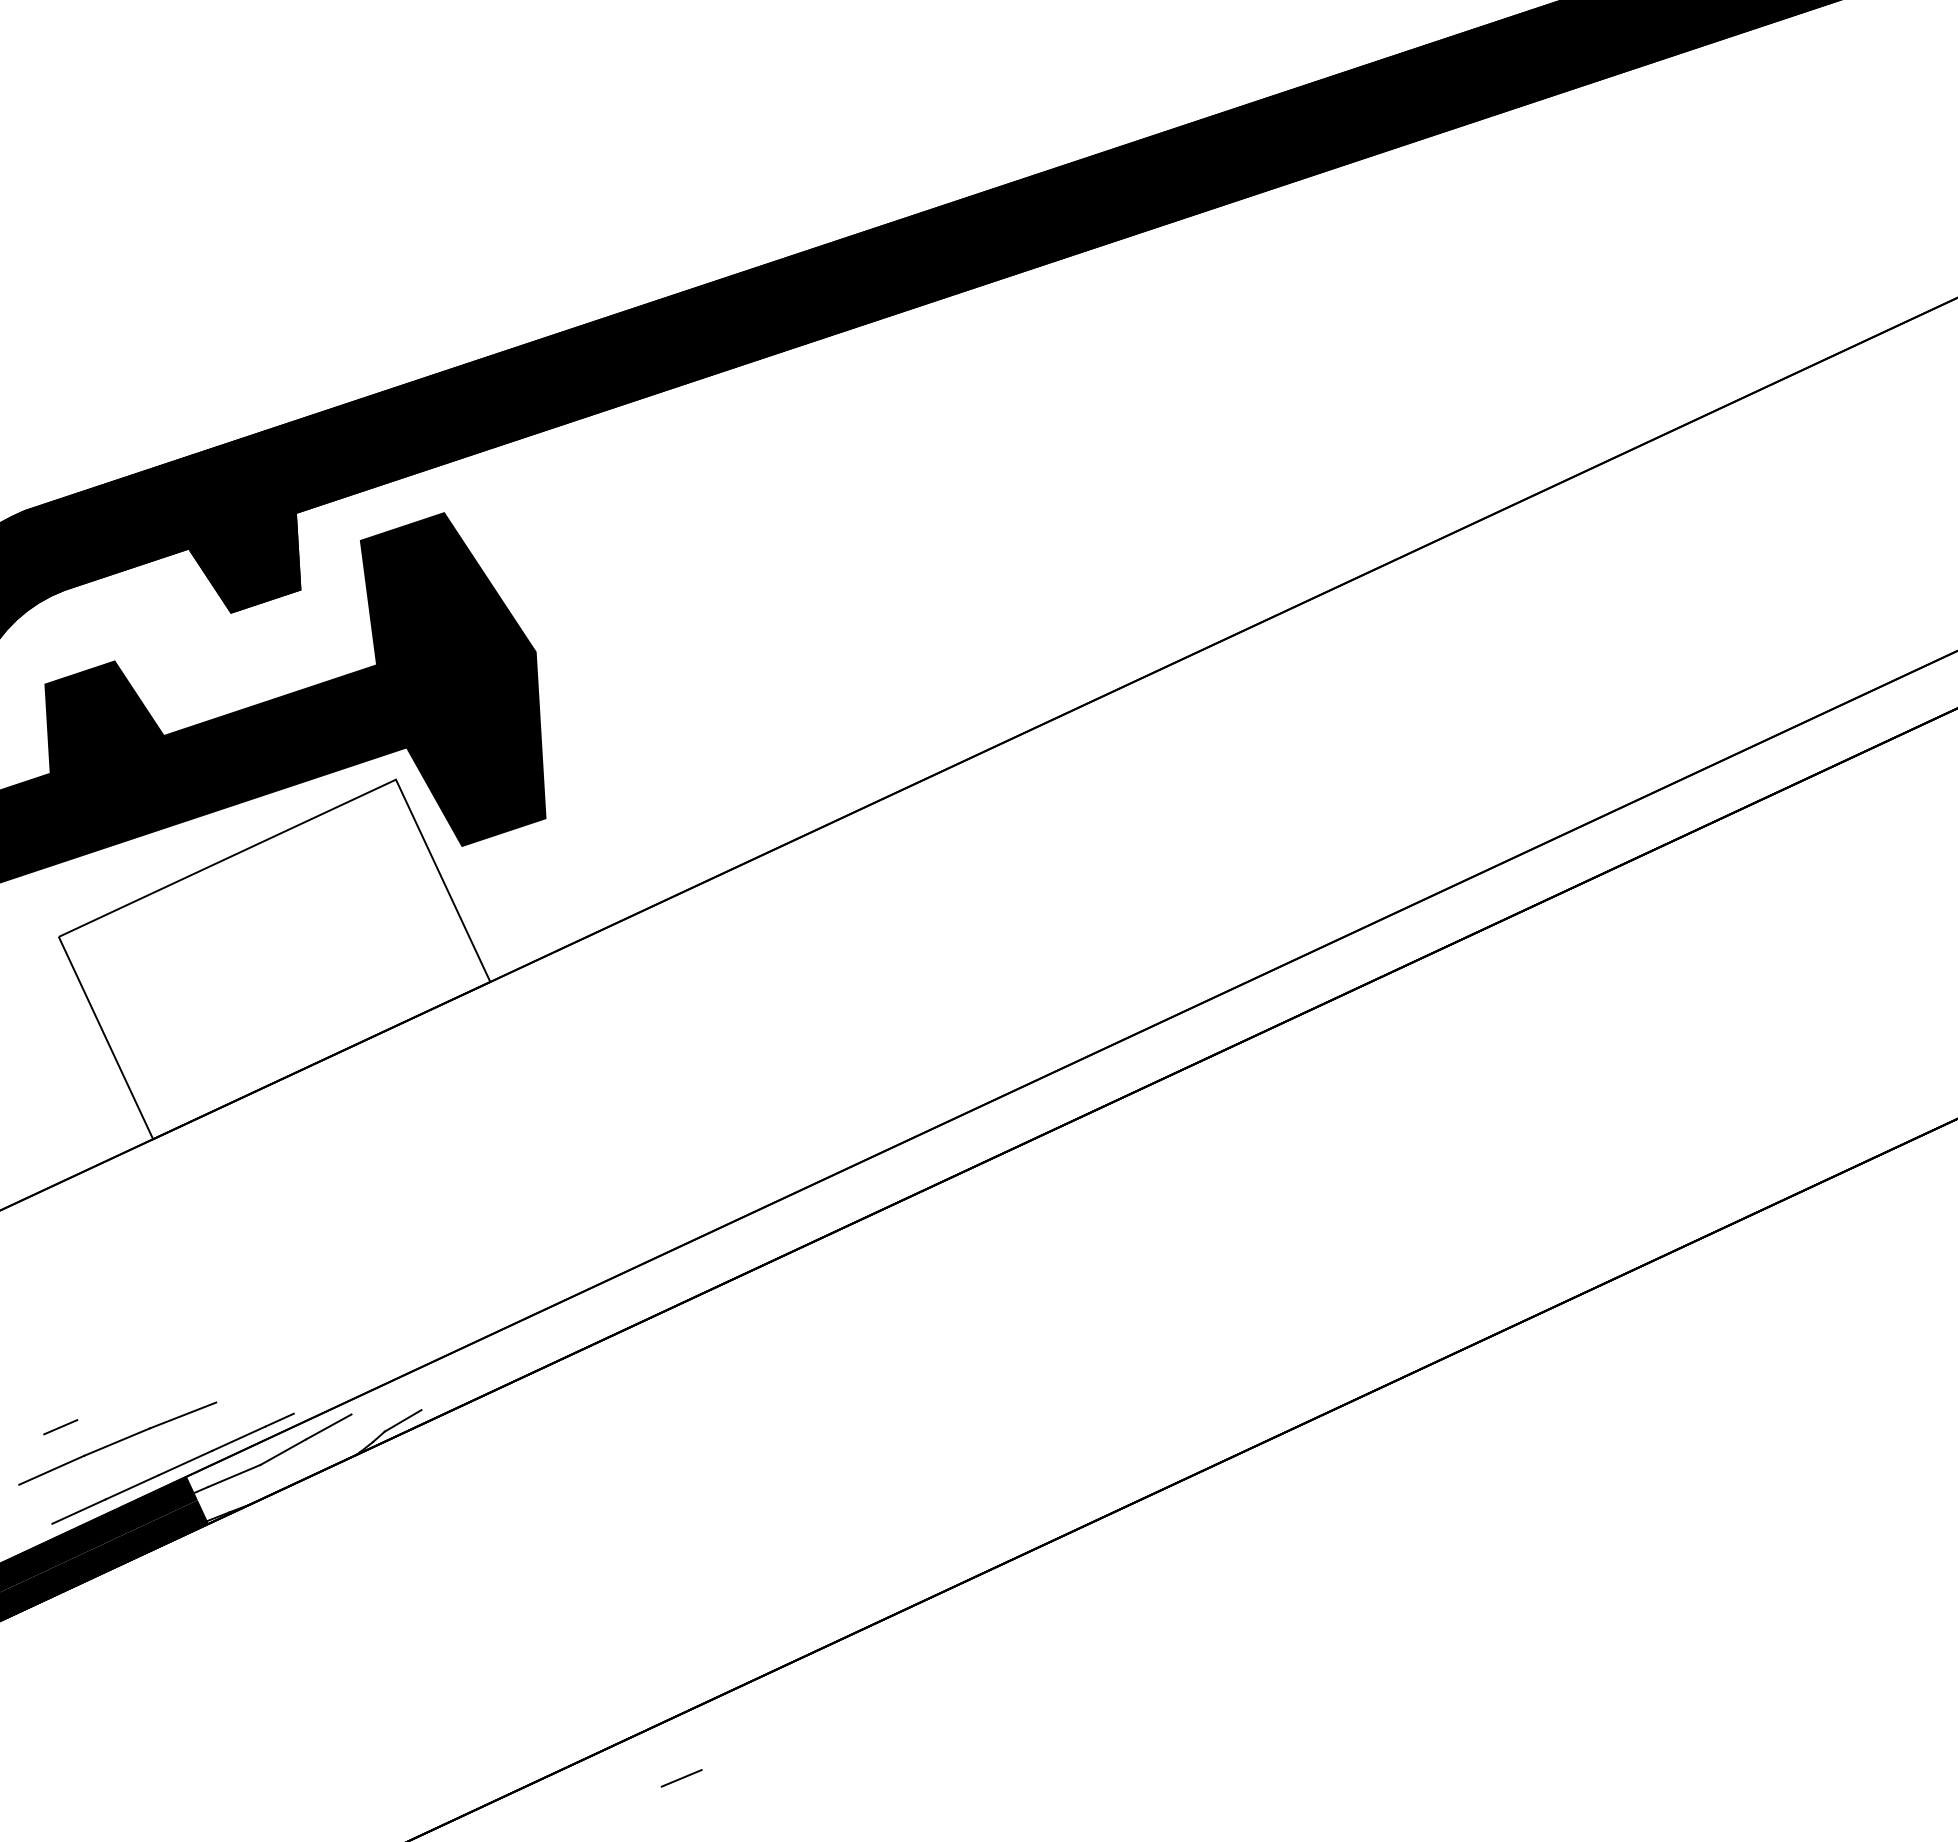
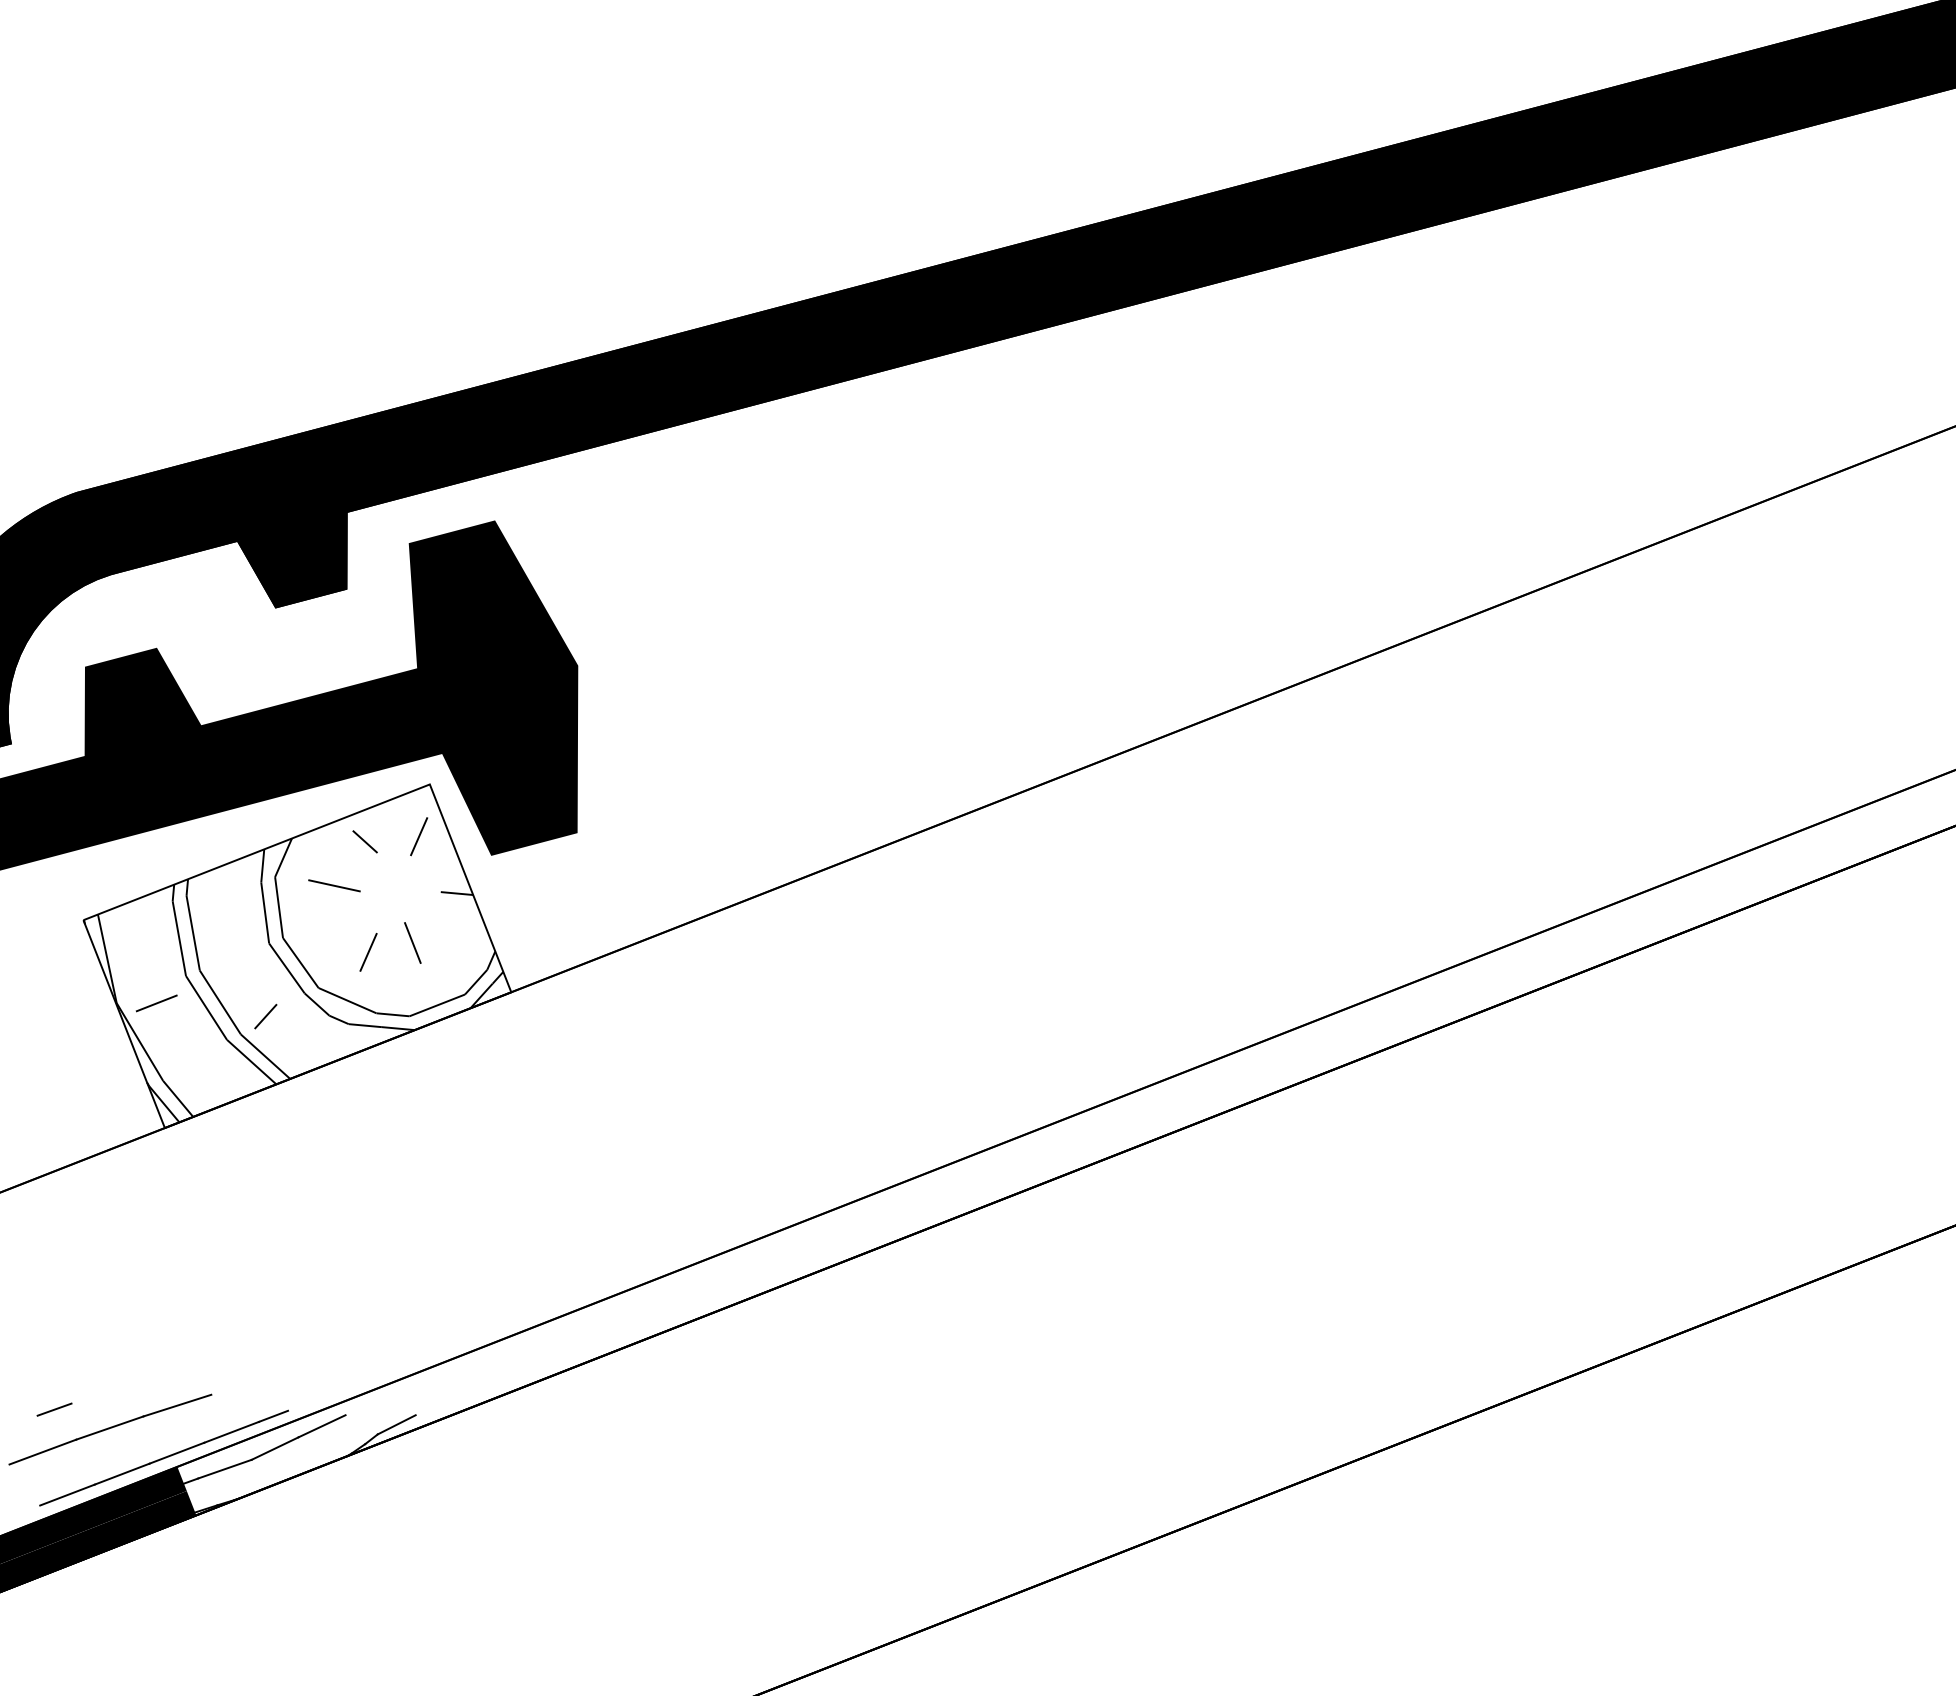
hatch: (270, 972) -> (292, 969), added

